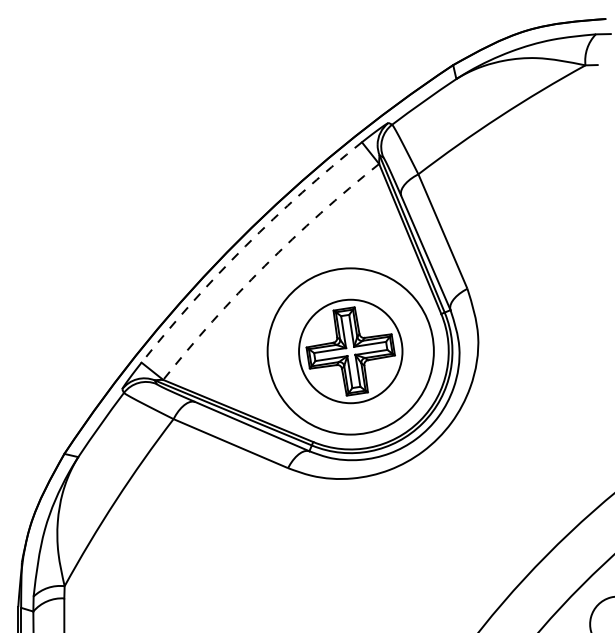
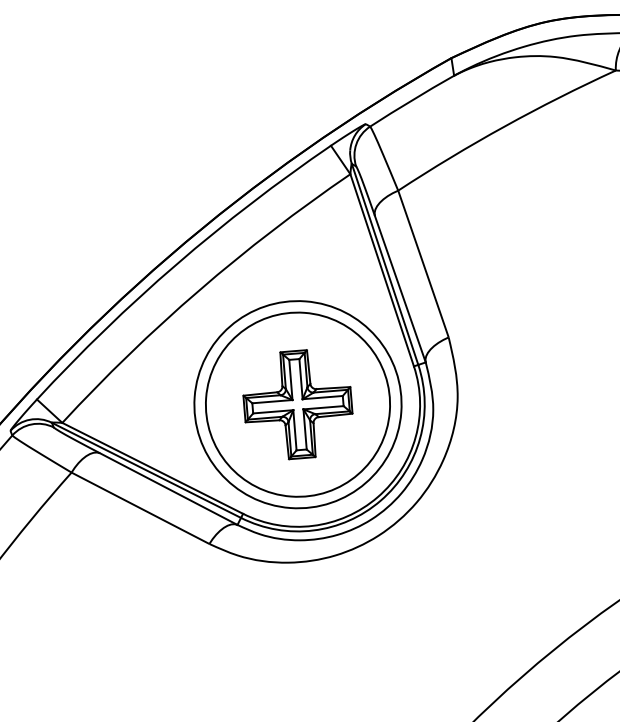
arc: (245, 246) -> (176, 264), dashed -> solid
arc: (265, 265) -> (199, 290), dashed -> solid
circle: (350, 351) -> (297, 404), size x1.43

